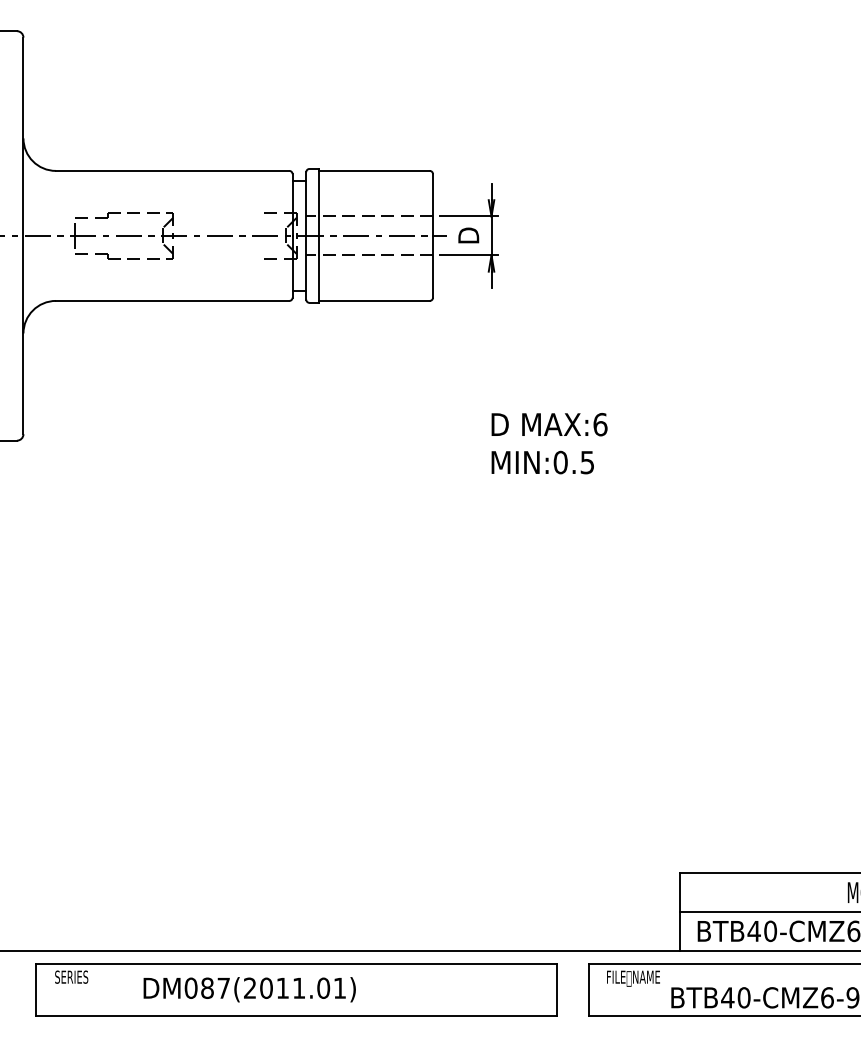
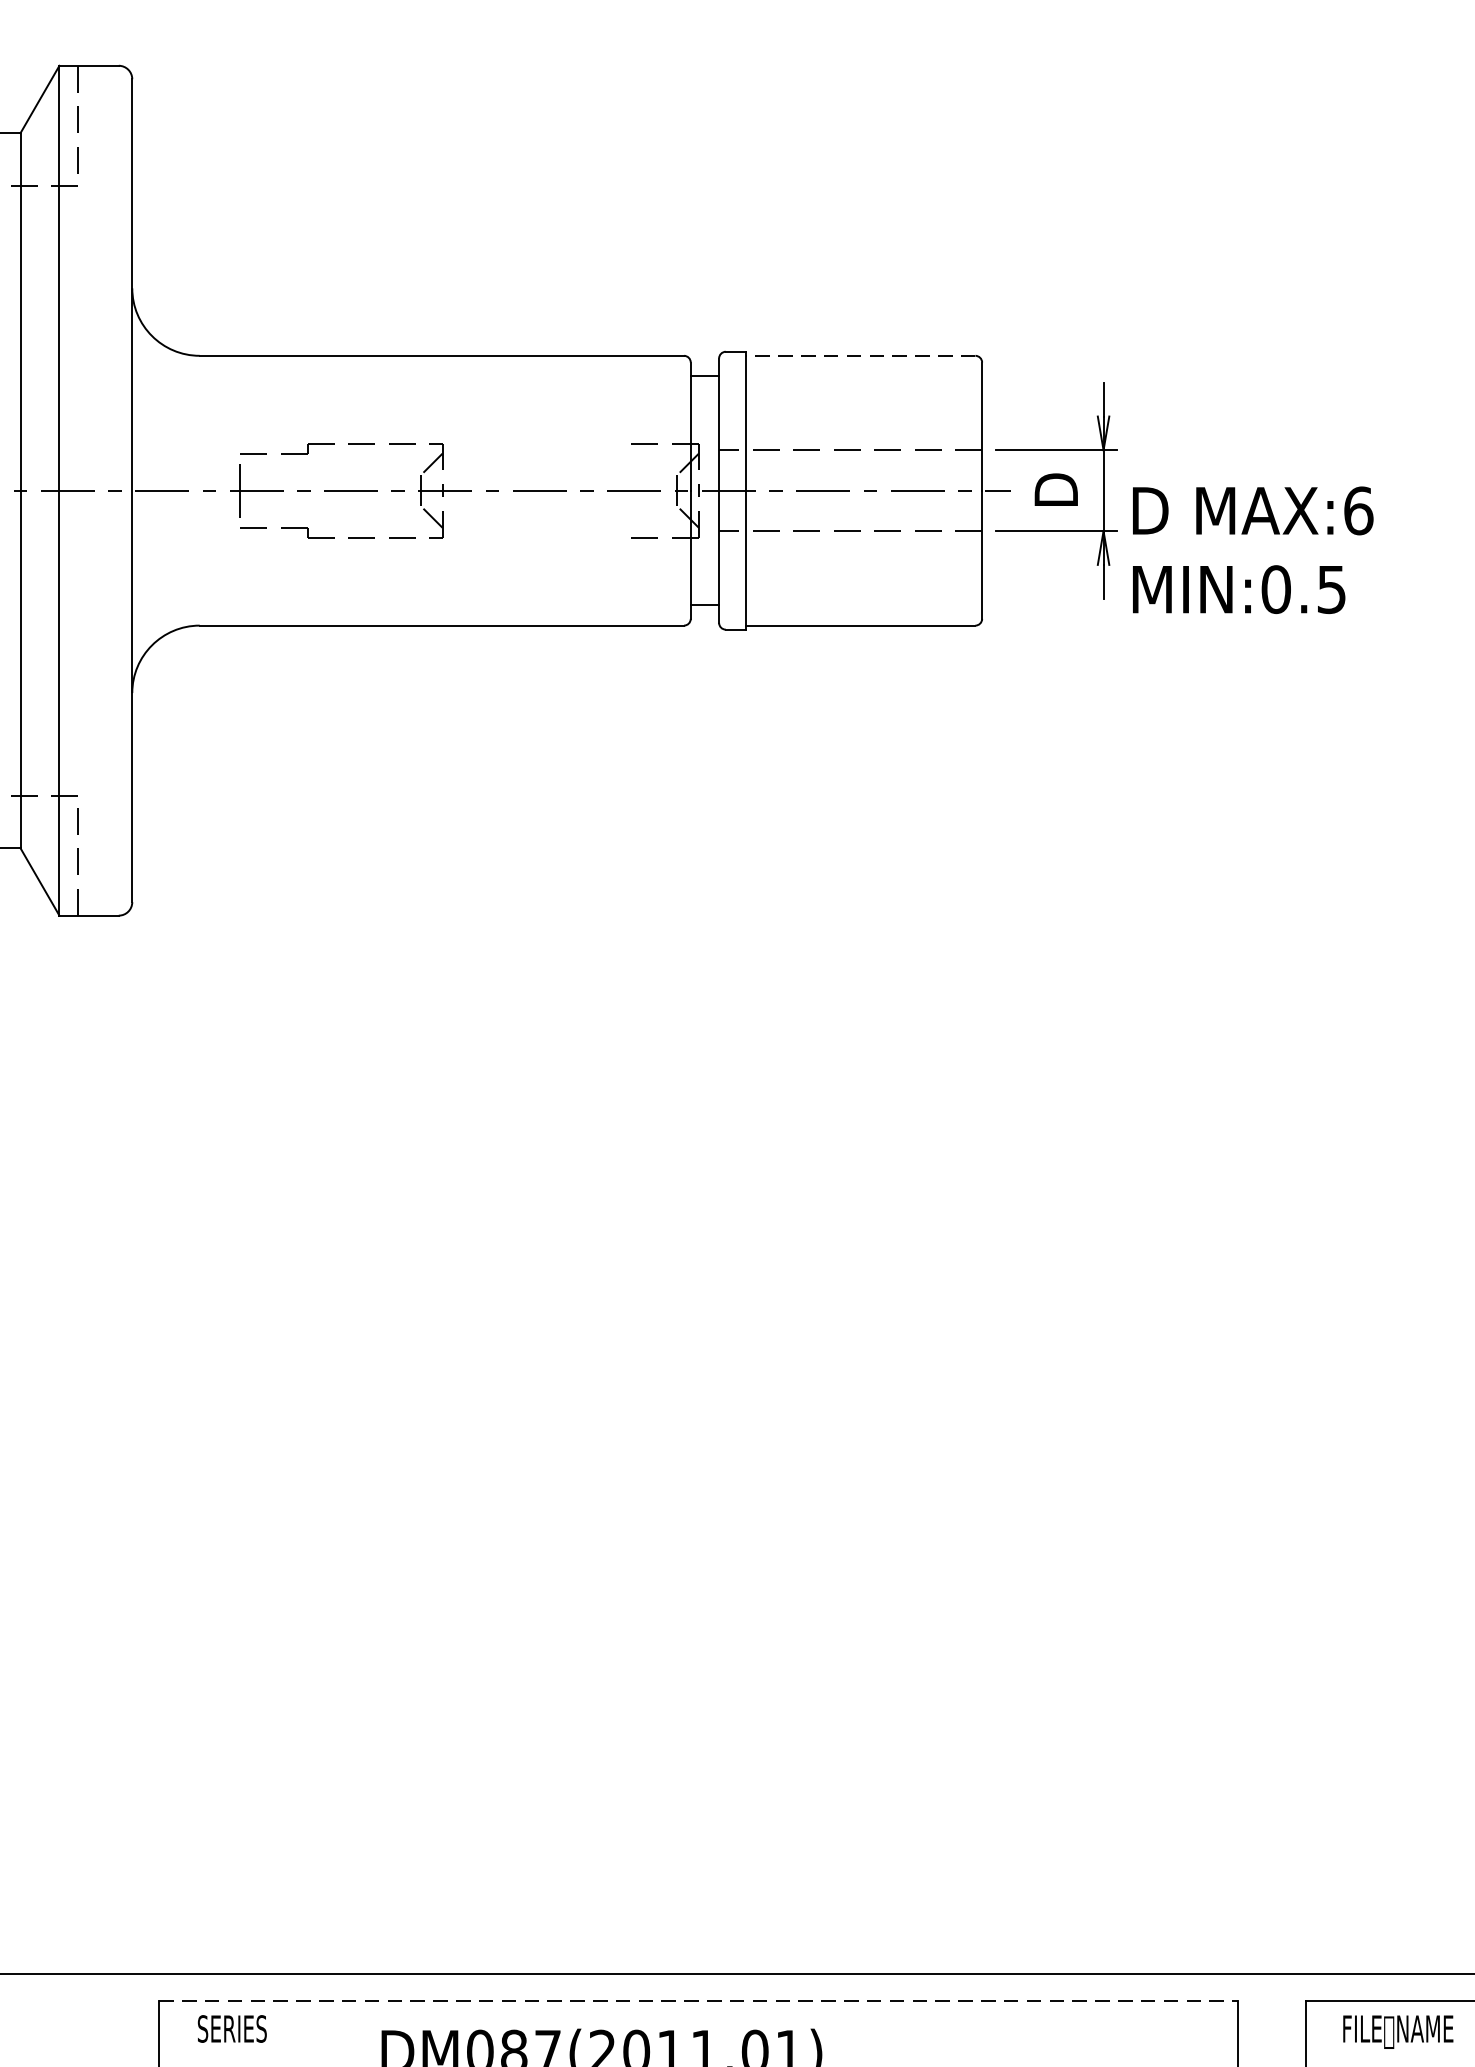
line: (374, 170) -> (860, 354), solid -> dashed
text: (549, 443) -> (1252, 549), moved
line: (297, 963) -> (700, 2000), solid -> dashed

